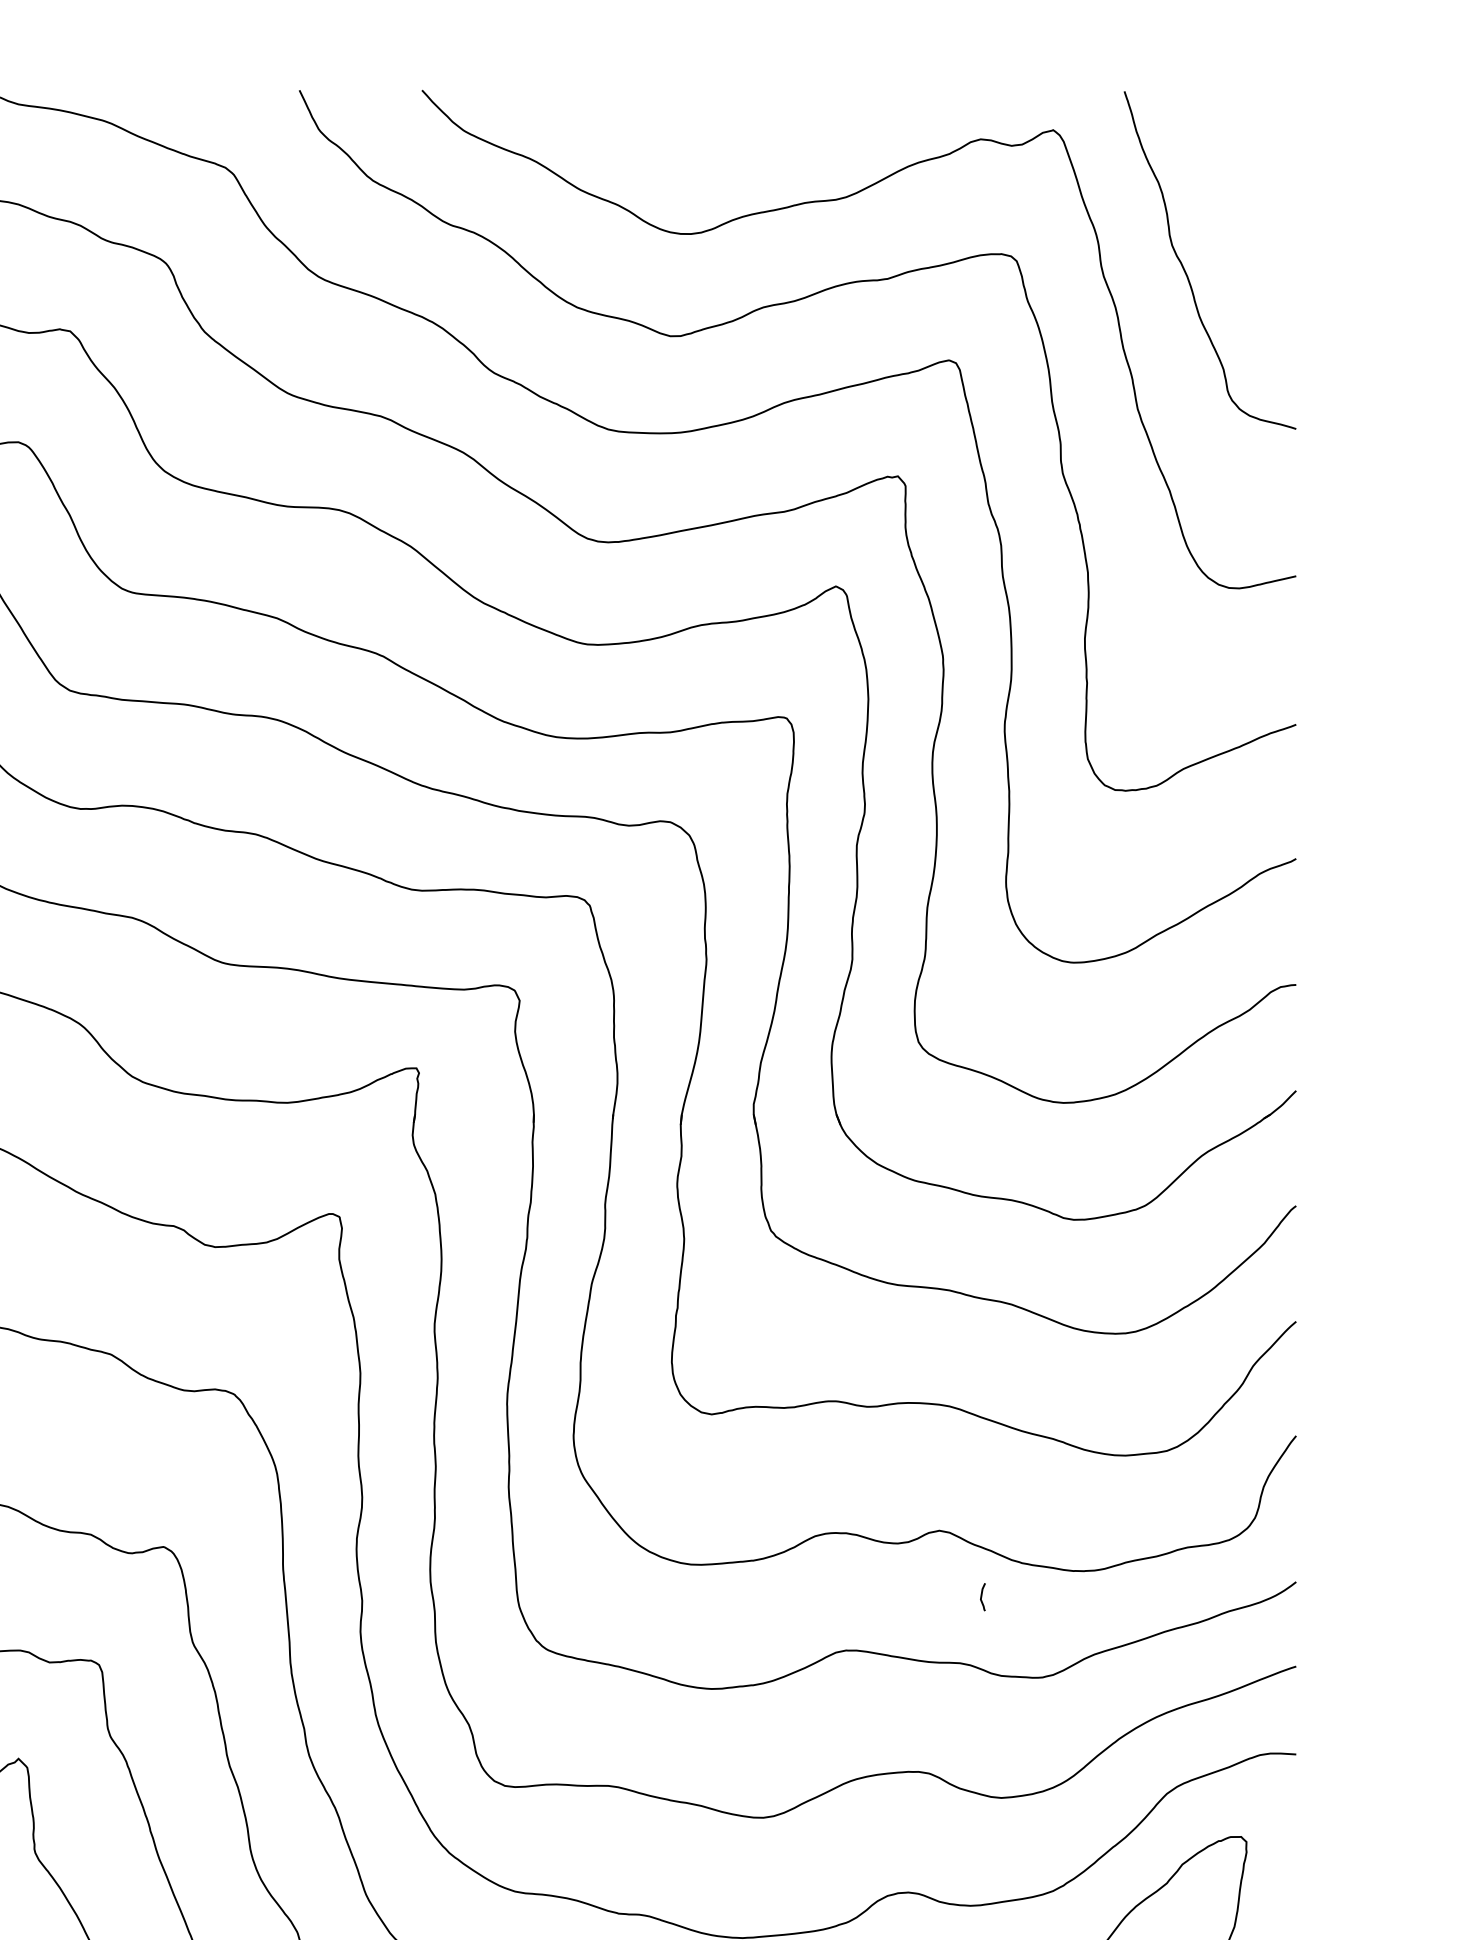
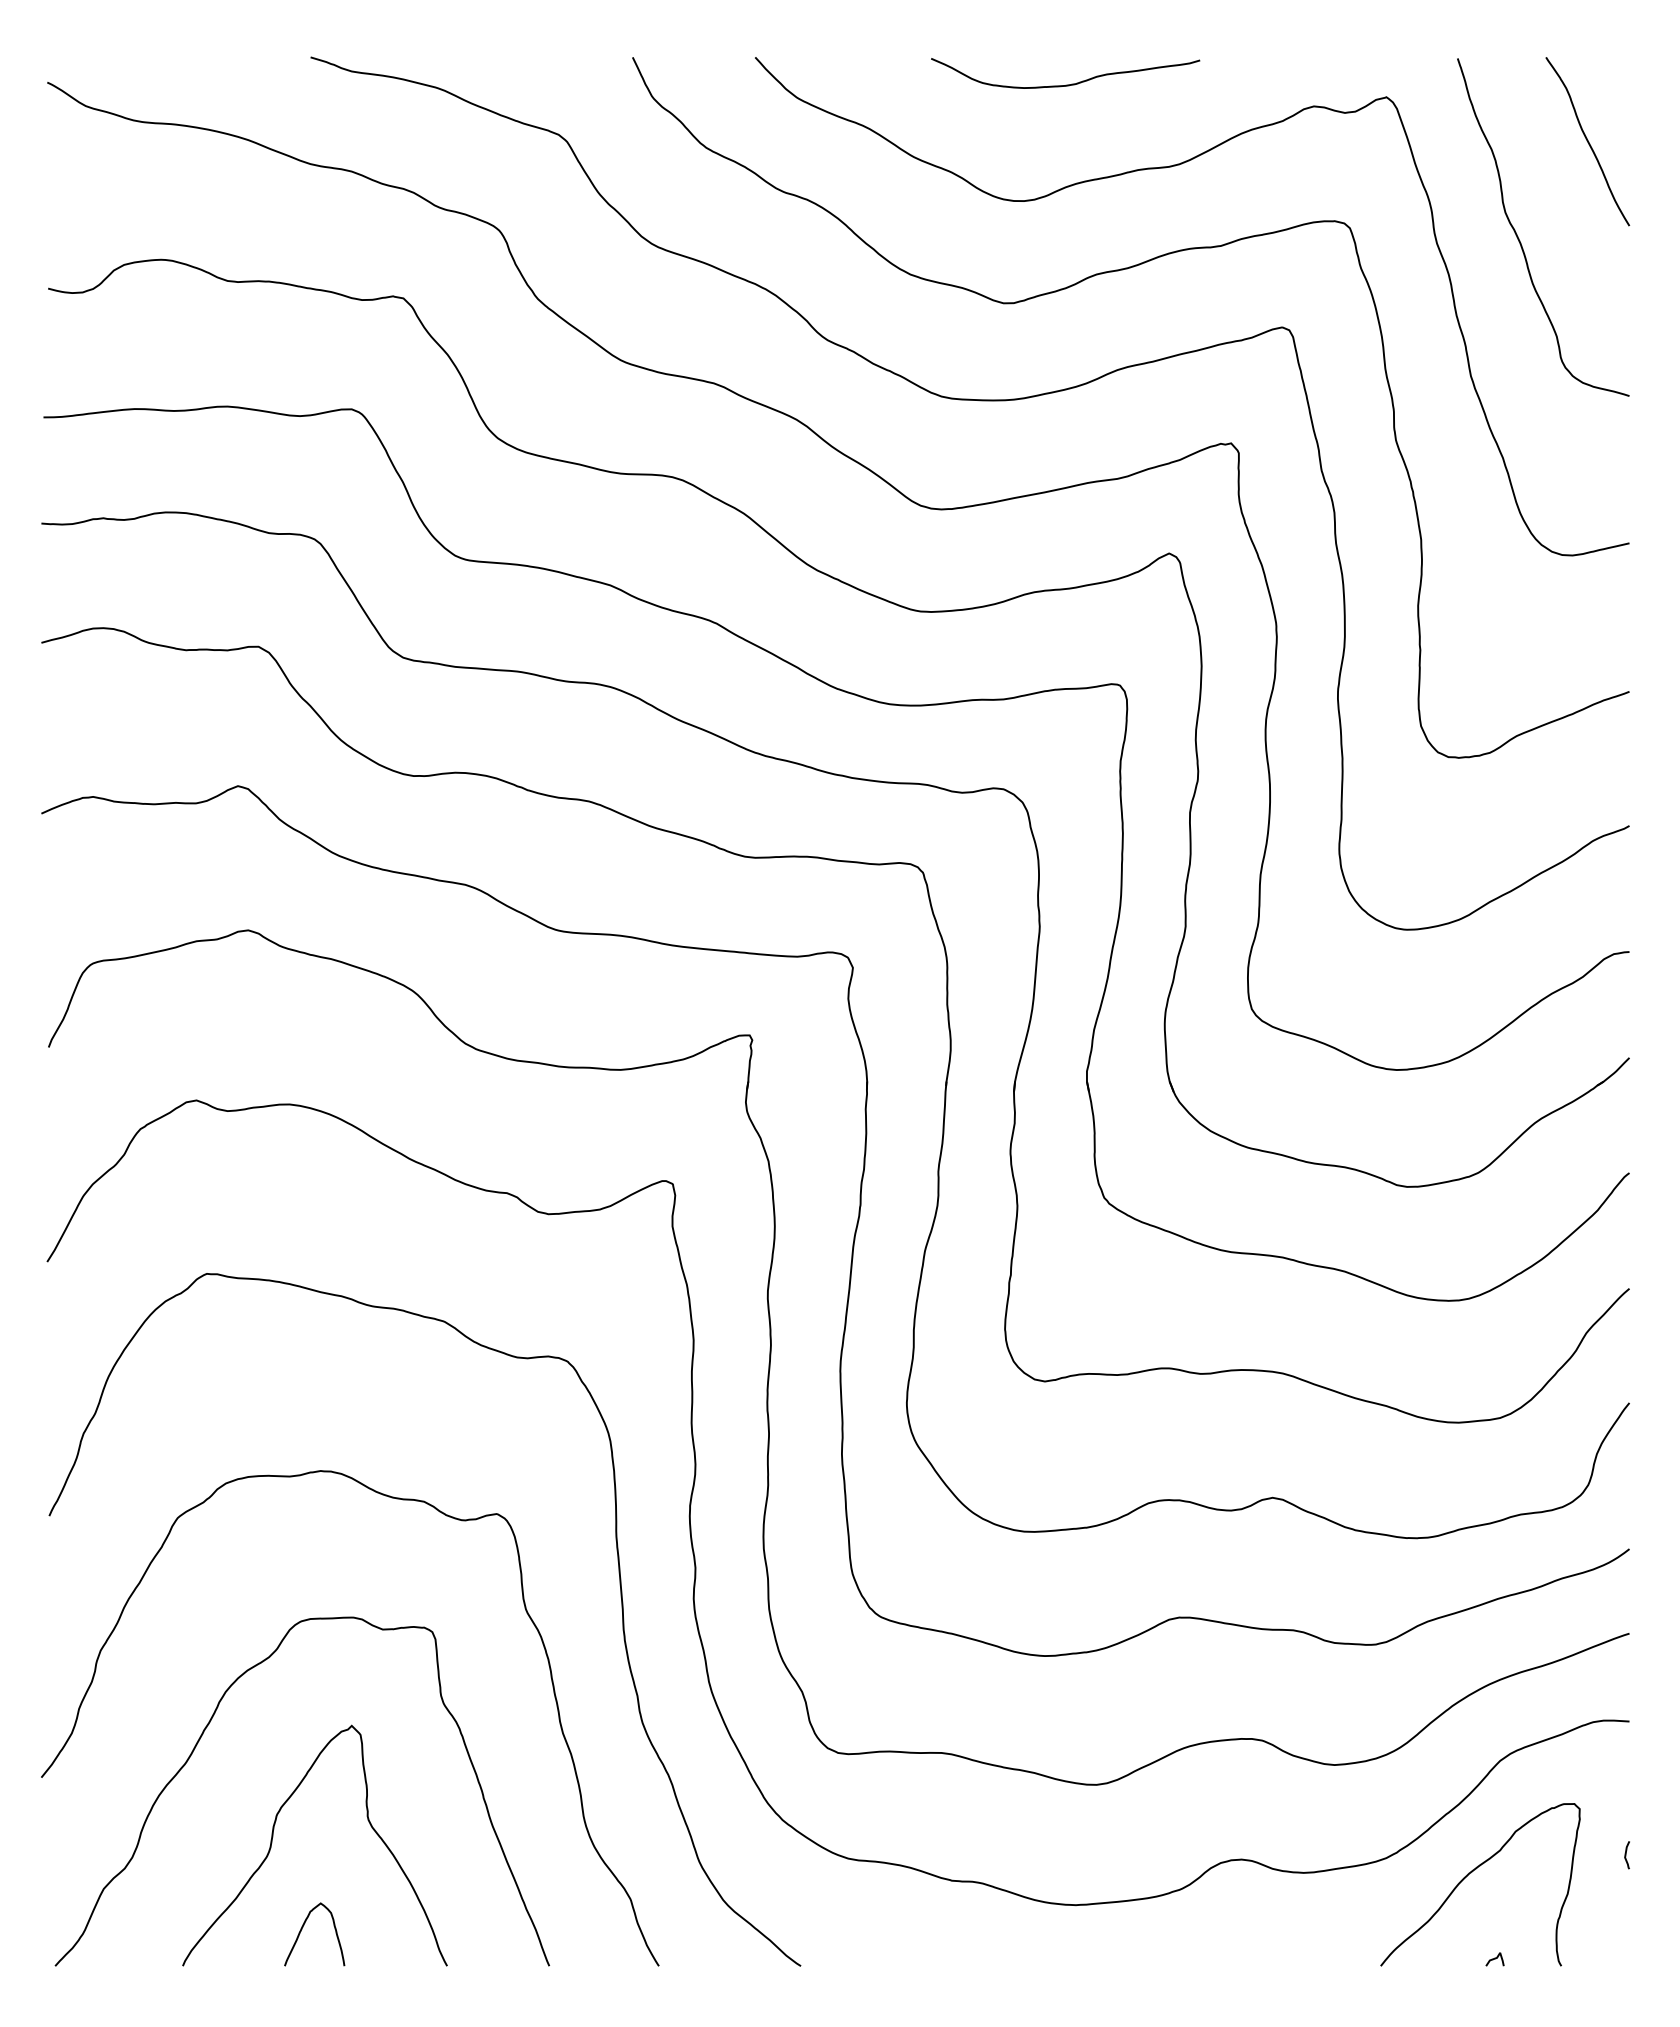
curve: (733, 117) -> (1066, 84), added
curve: (1254, 174) -> (1587, 141), added
curve: (982, 1597) -> (1626, 1855), moved

